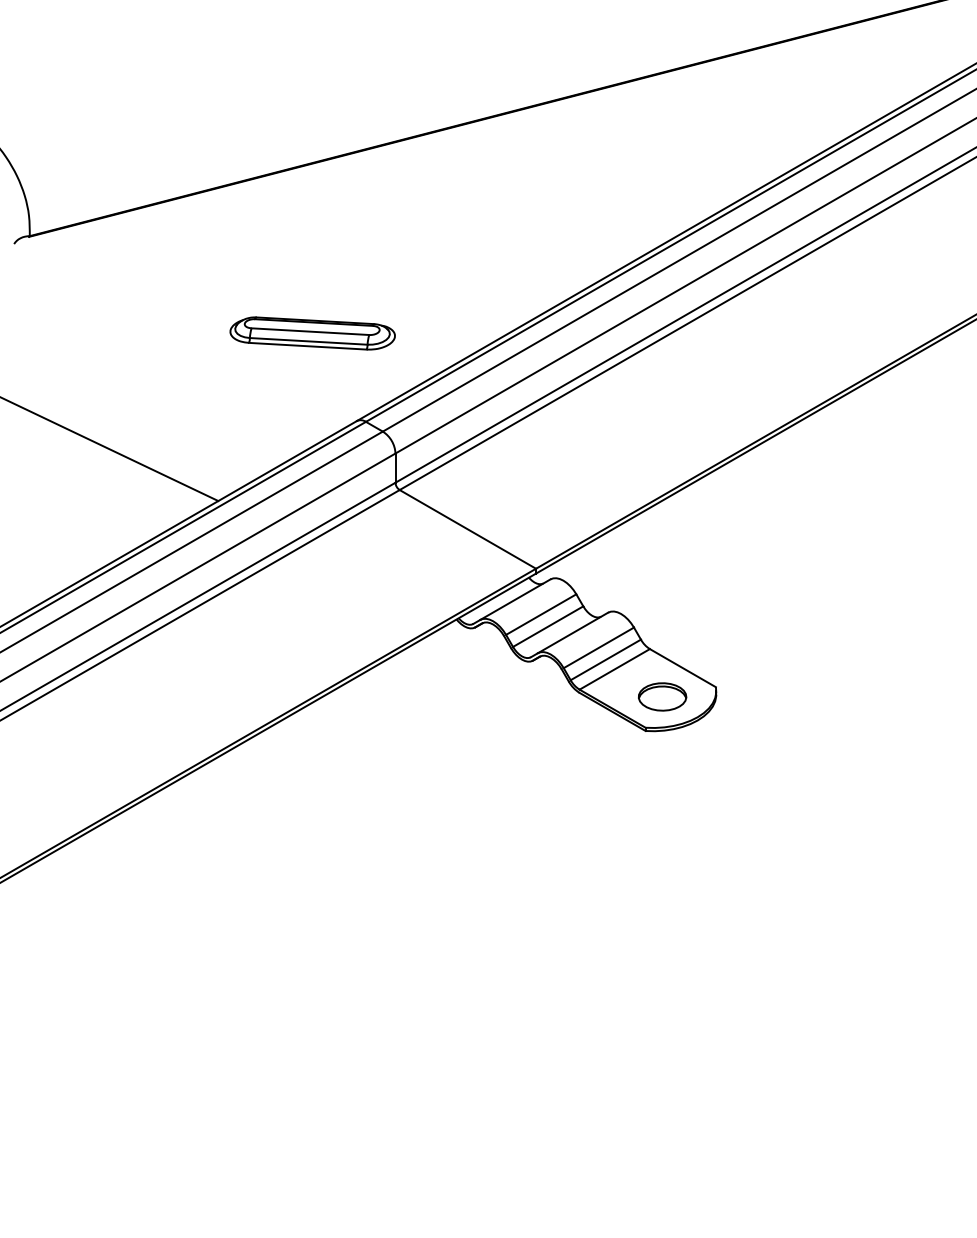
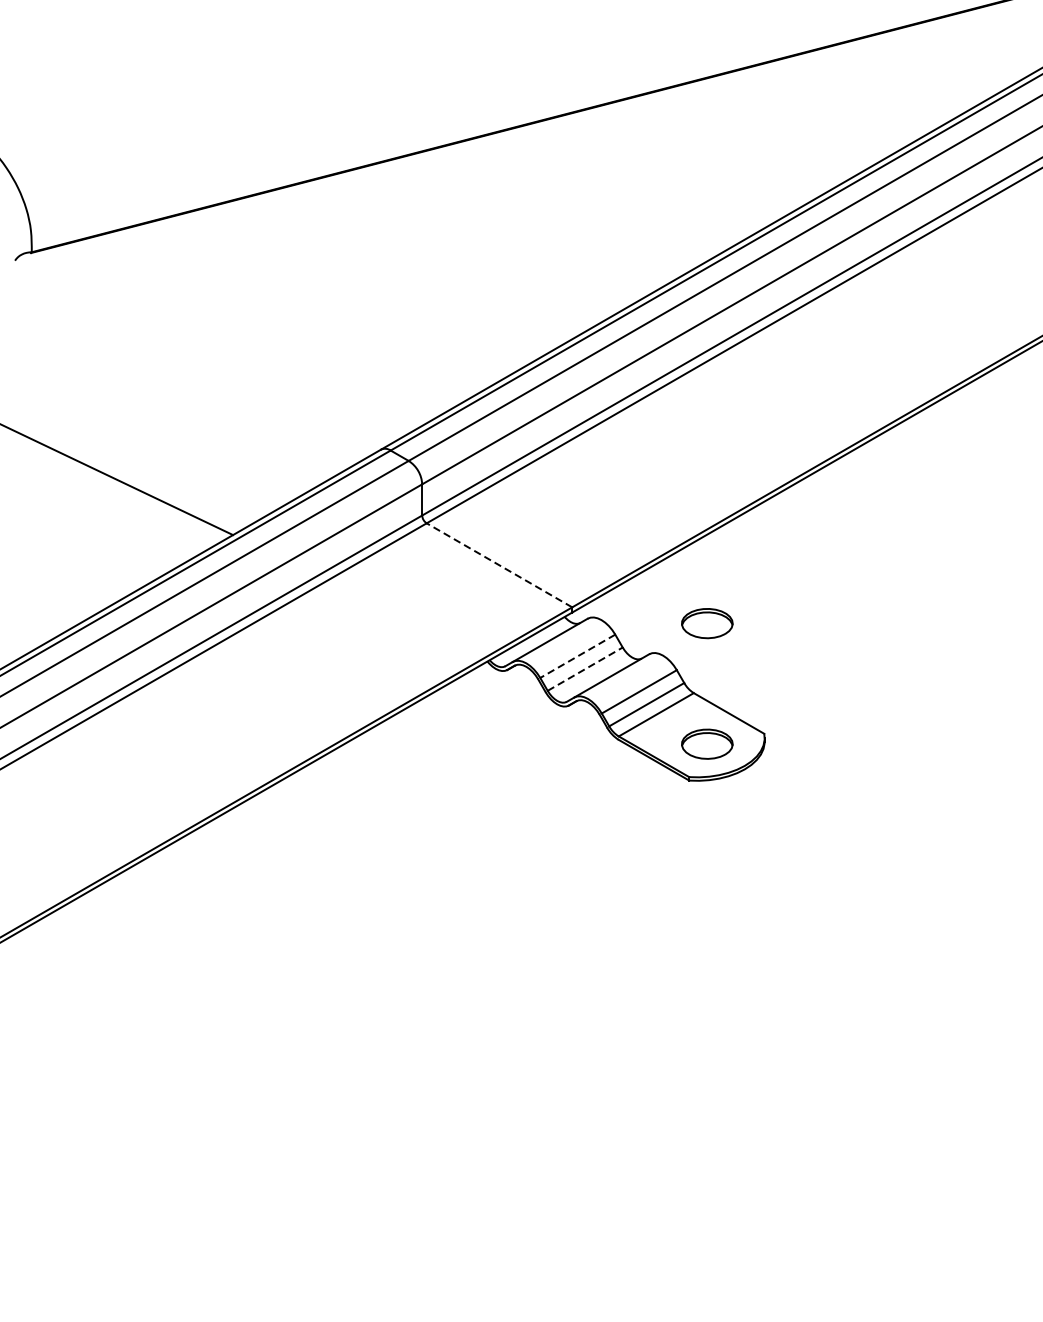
part: (312, 333) -> (333, 356), removed
line: (467, 529) -> (499, 565), solid -> dashed
part: (662, 583) -> (707, 623), added
line: (541, 614) -> (578, 656), solid -> dashed
line: (548, 626) -> (585, 669), solid -> dashed

